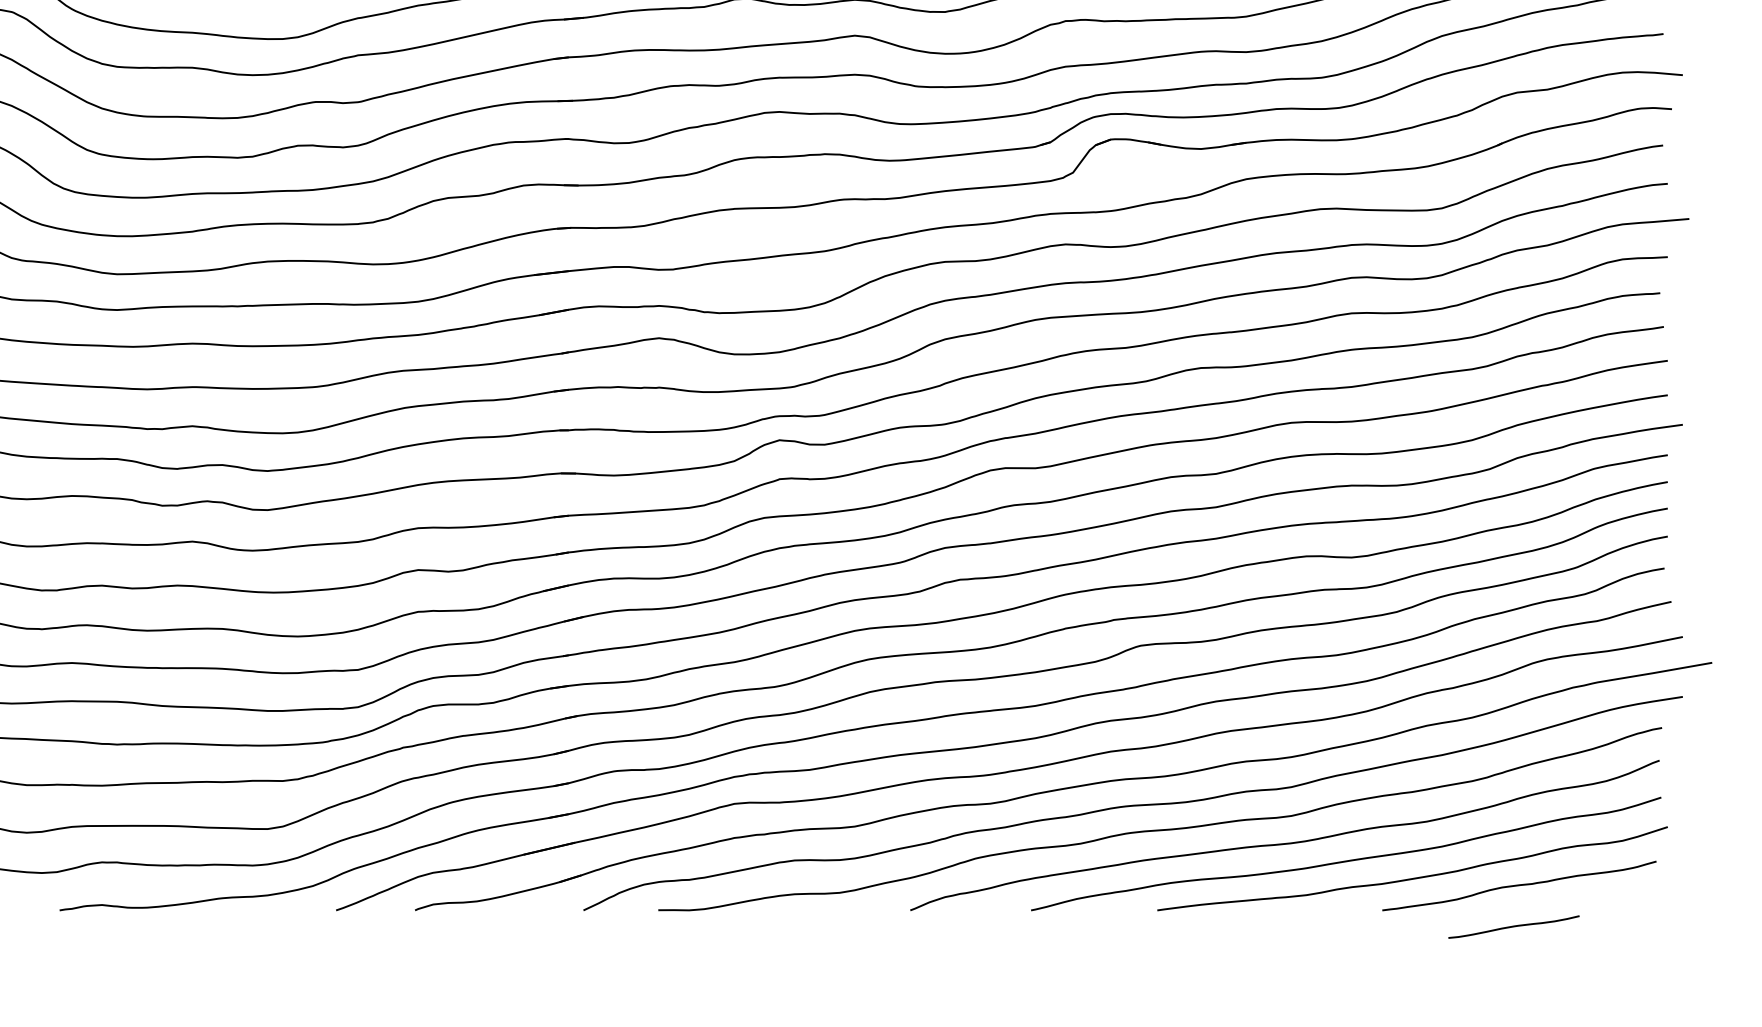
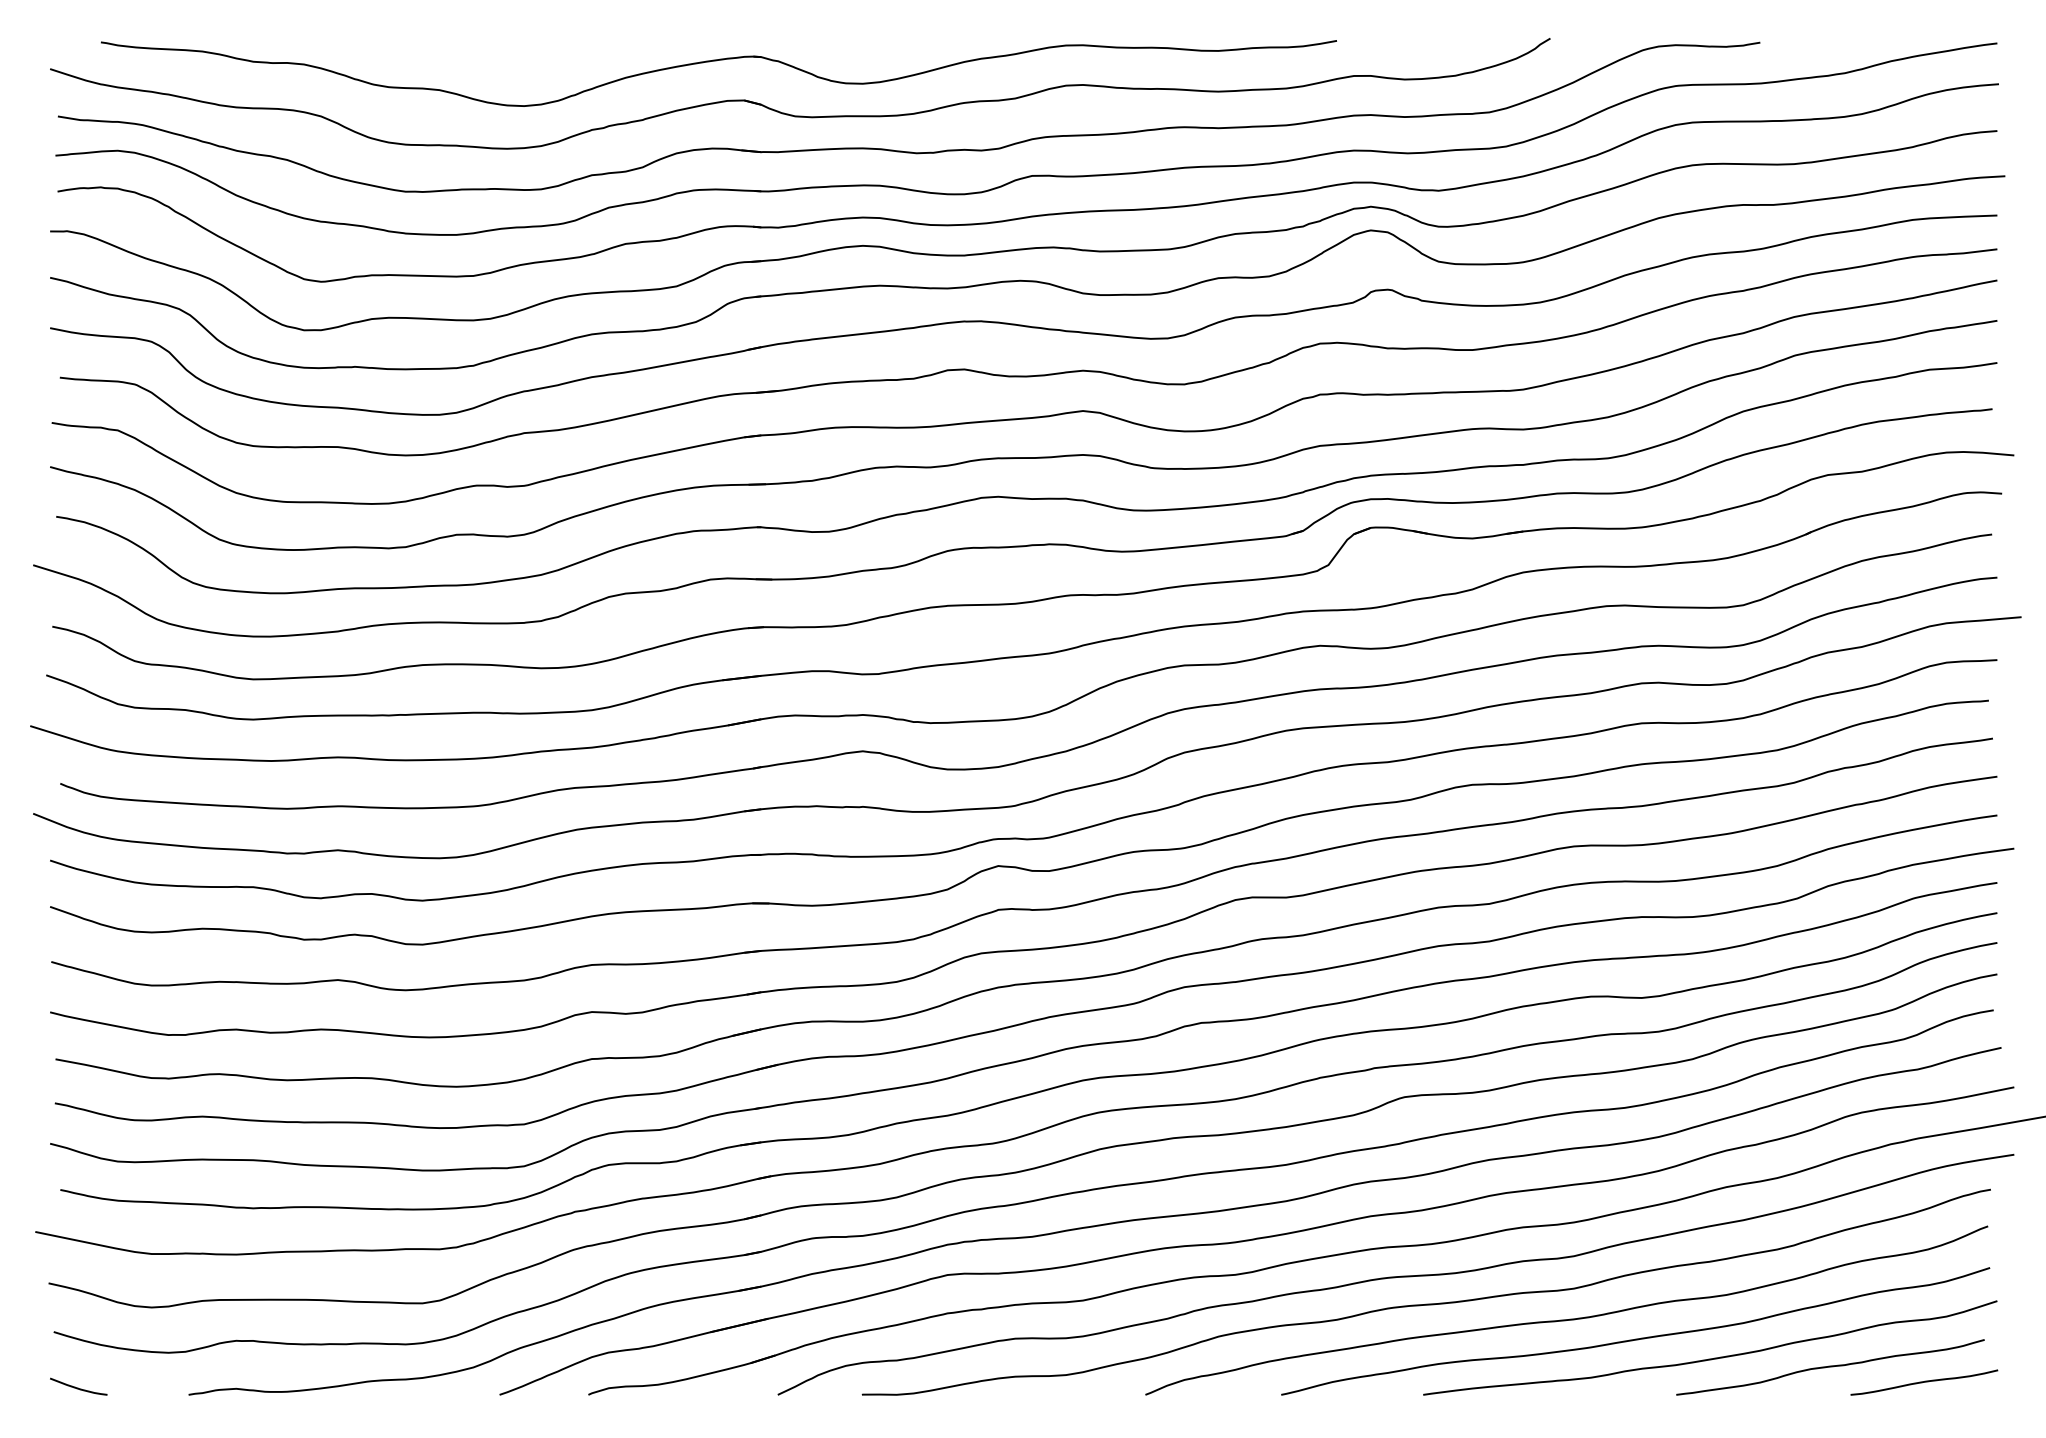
curve: (1514, 926) -> (1924, 1382), moved

